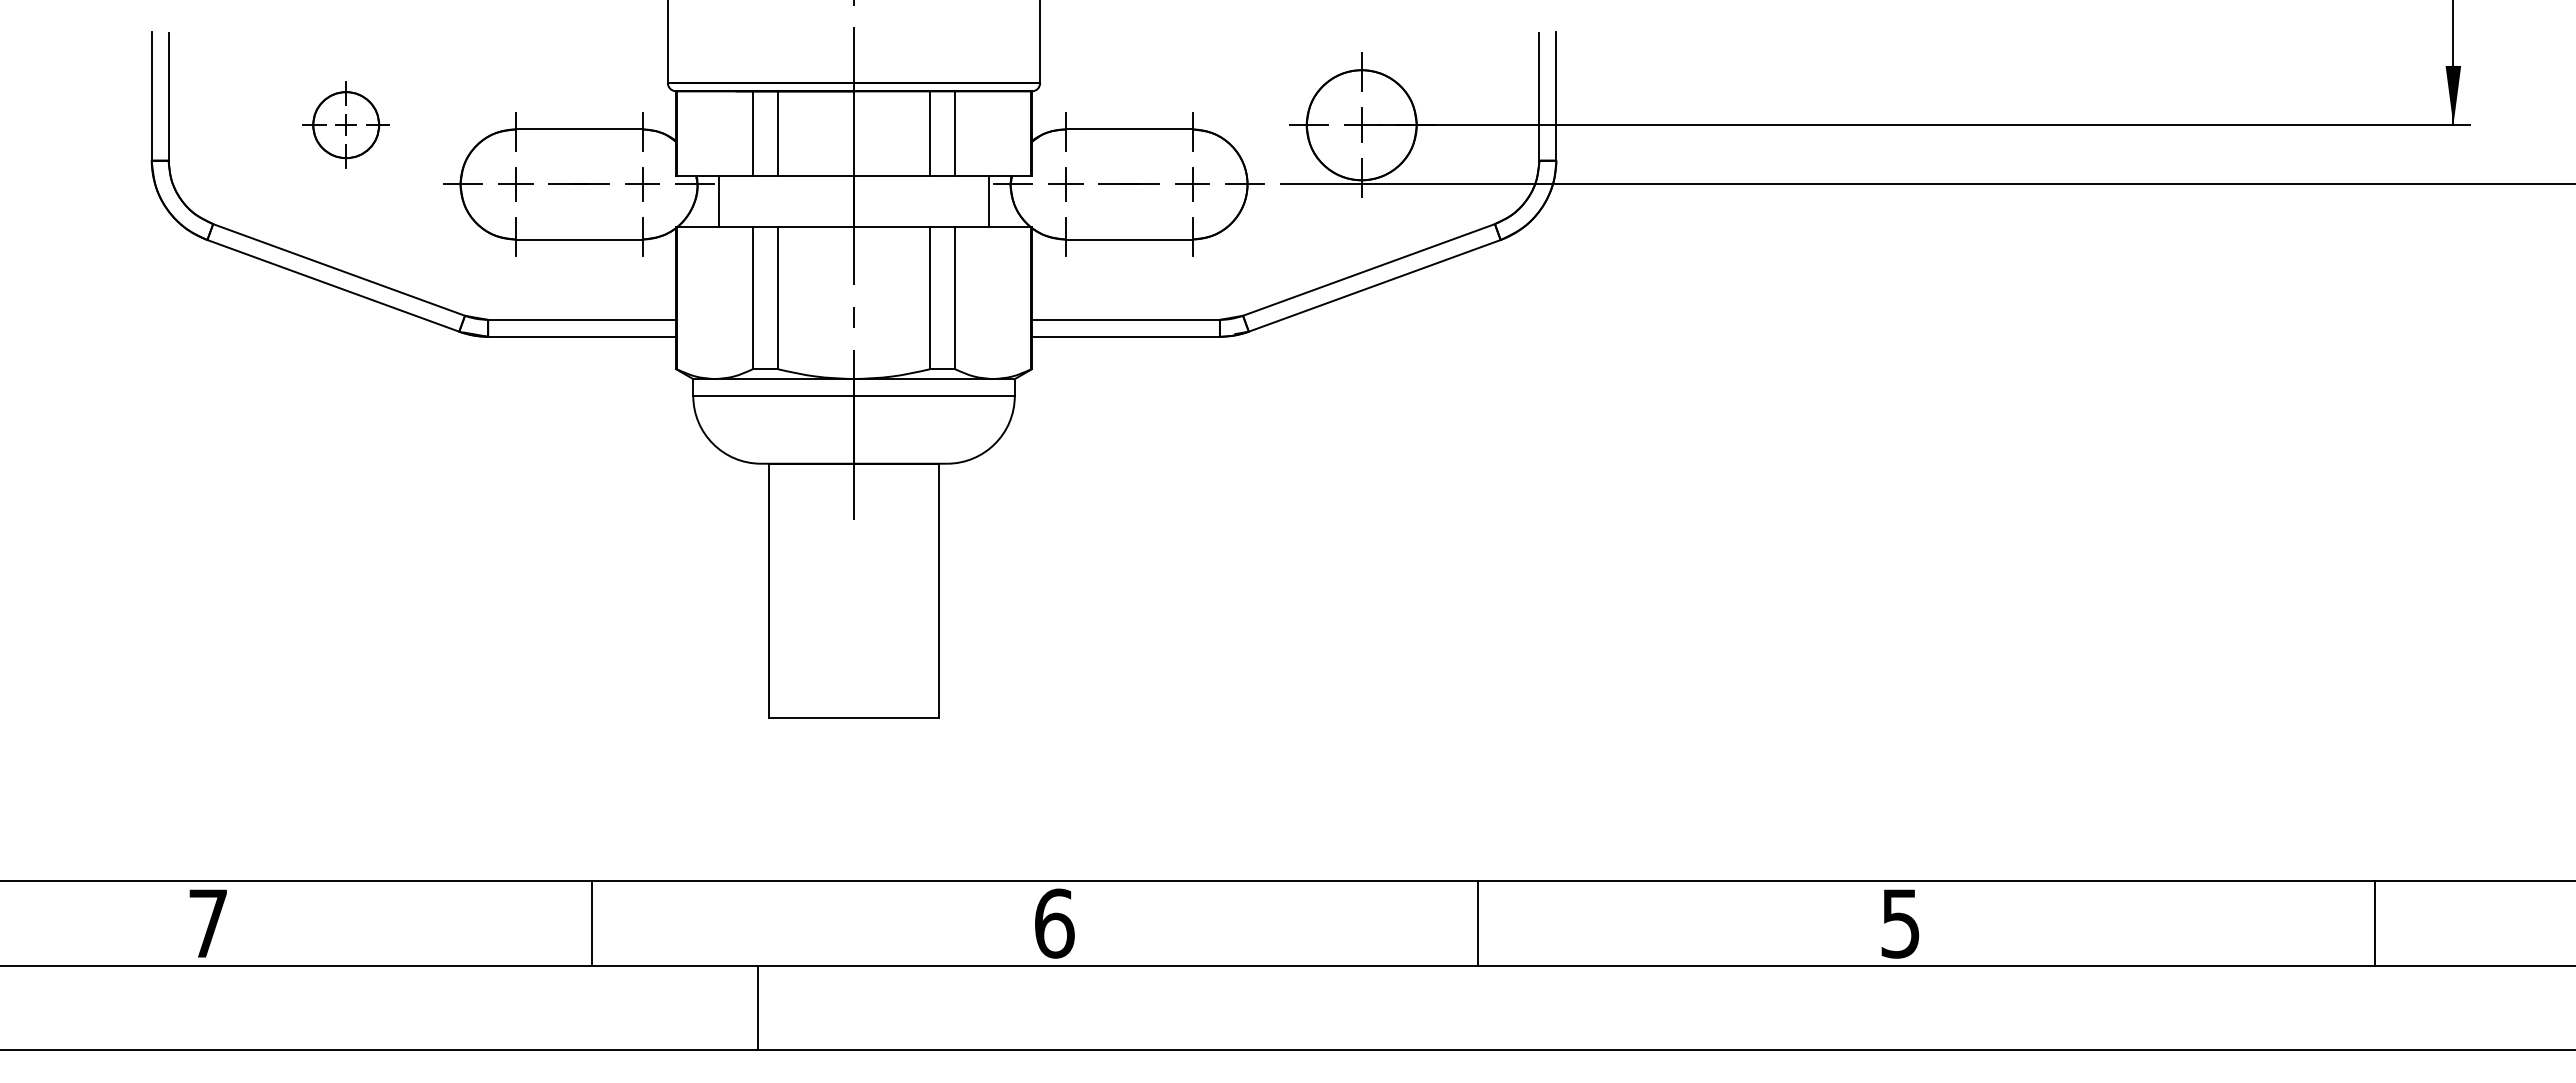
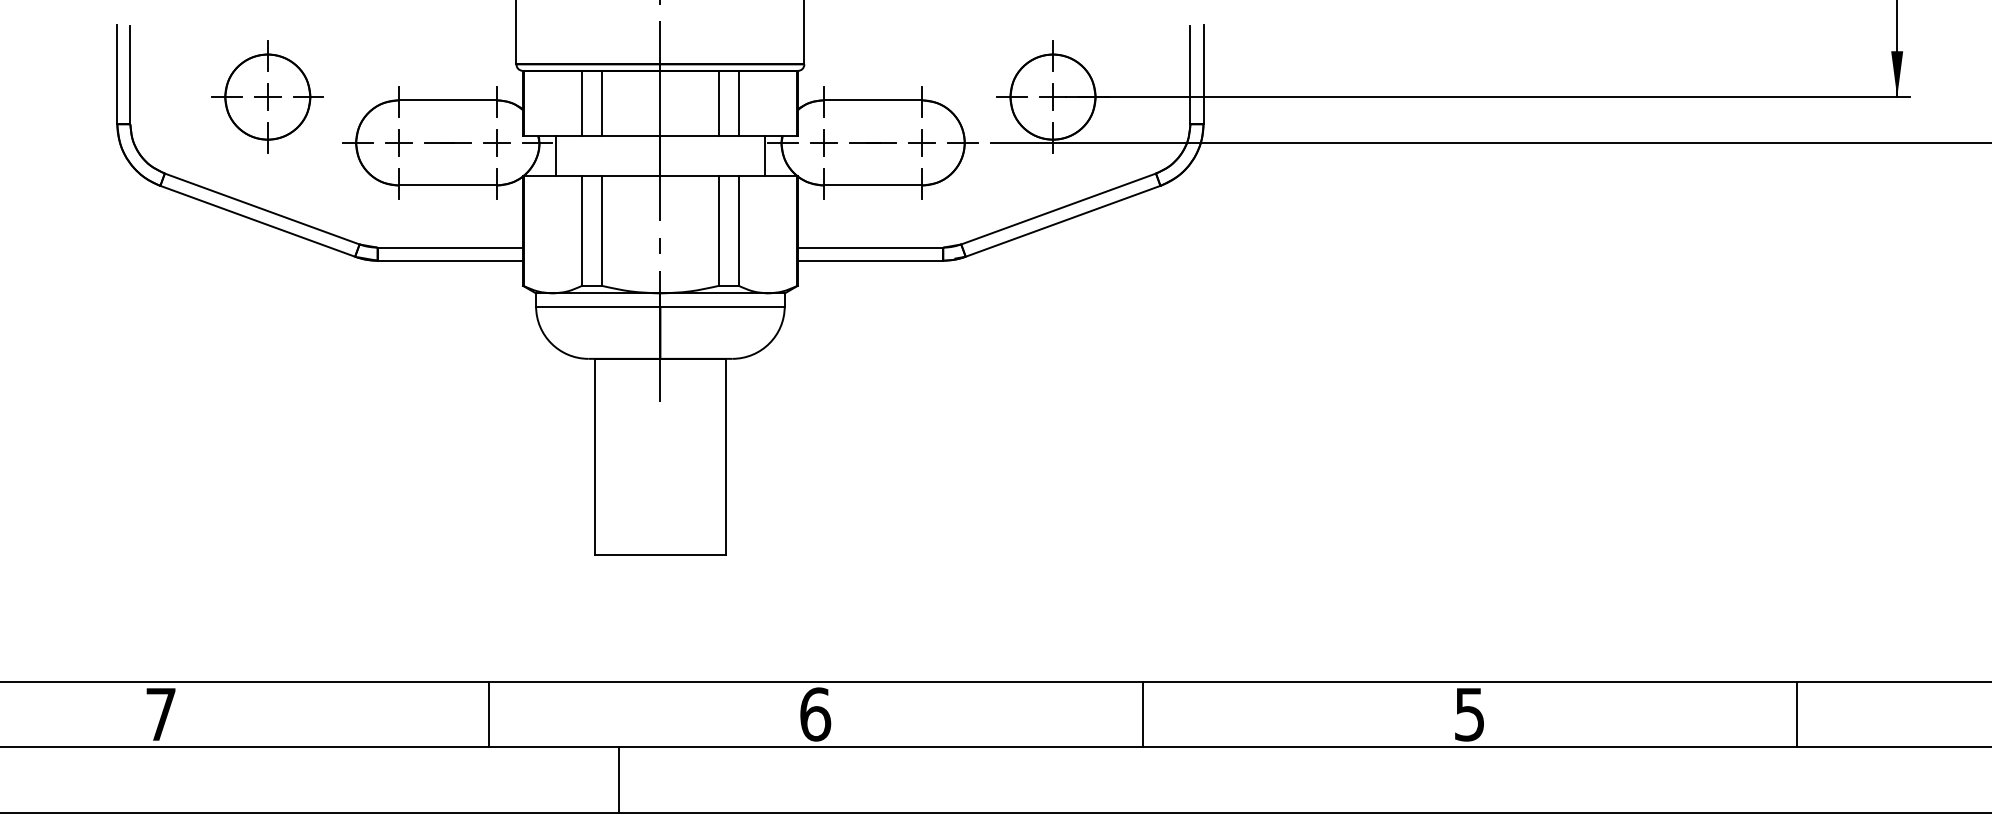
part: (345, 124) -> (267, 96), size x1.67
line: (591, 923) -> (488, 714), moved
line: (2375, 923) -> (1797, 714), moved
line: (758, 1007) -> (619, 779), moved

